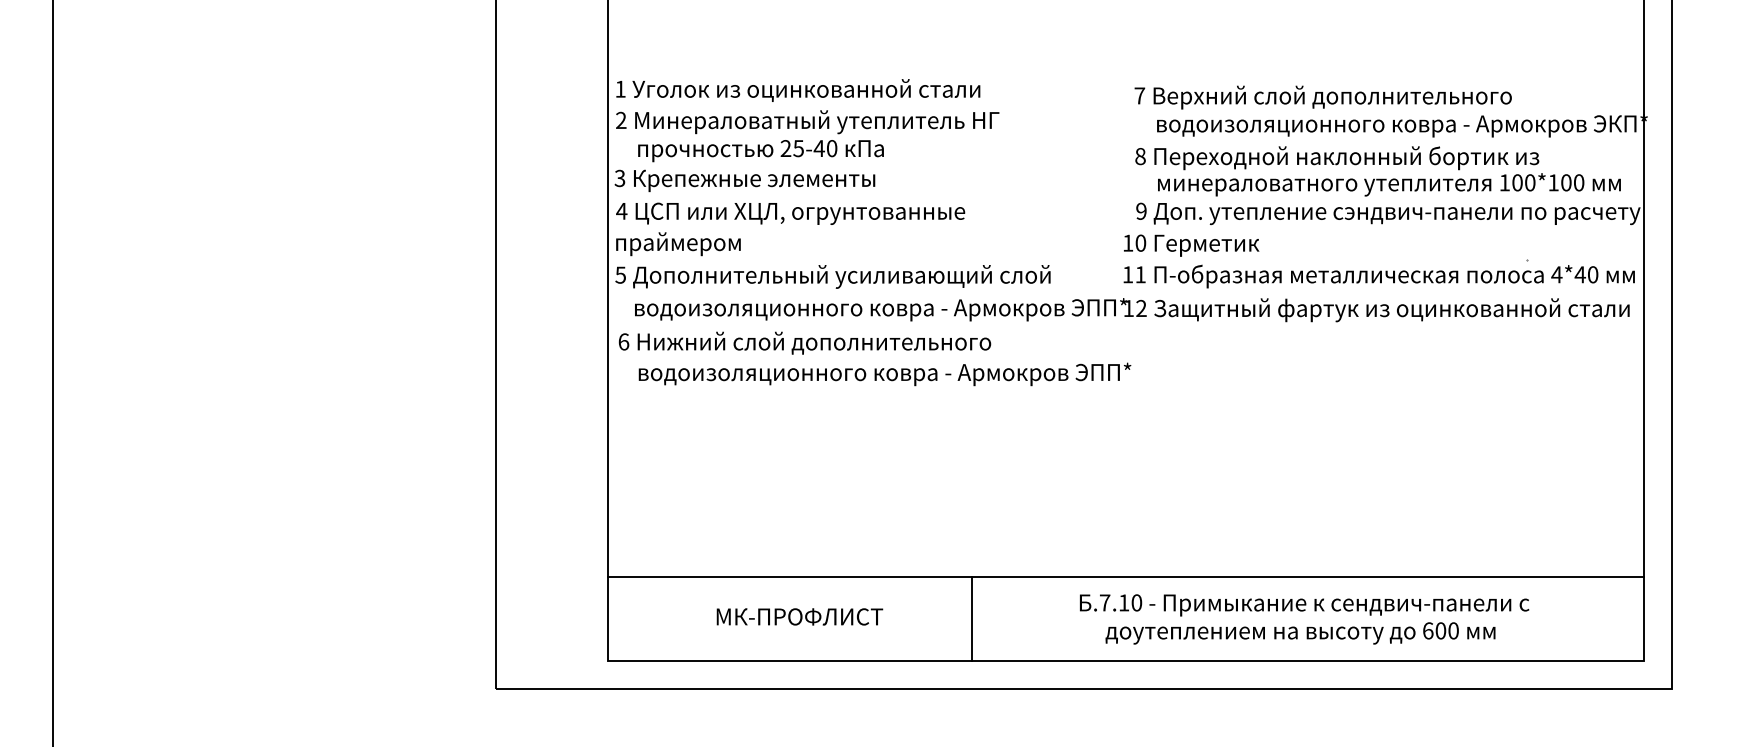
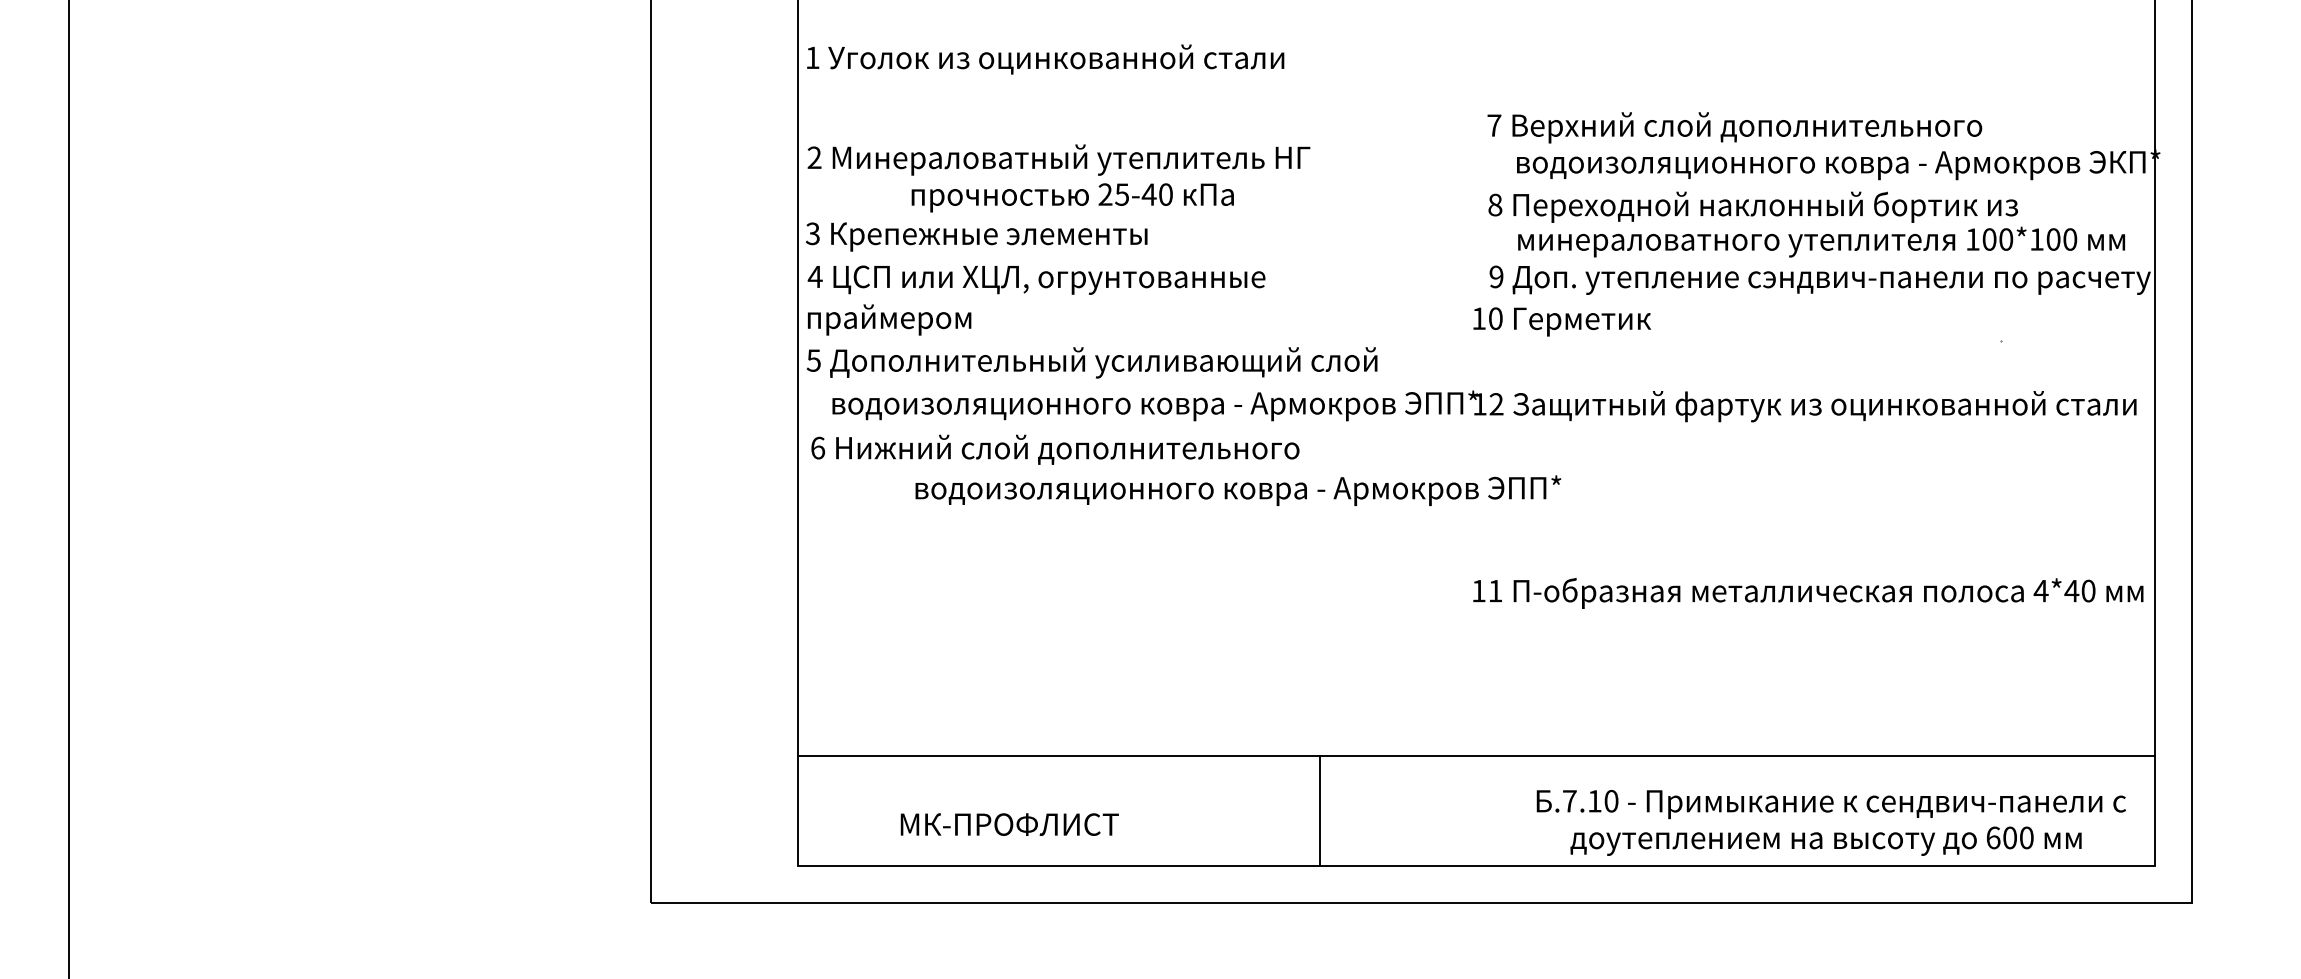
text: (798, 90) -> (1045, 59), moved
text: (760, 150) -> (1072, 197), moved
text: (1379, 275) -> (1808, 592), moved
text: (885, 374) -> (1238, 490), moved
text: (799, 616) -> (1009, 824), moved
line: (972, 619) -> (1319, 811), moved
text: (1303, 619) -> (1830, 822), moved

